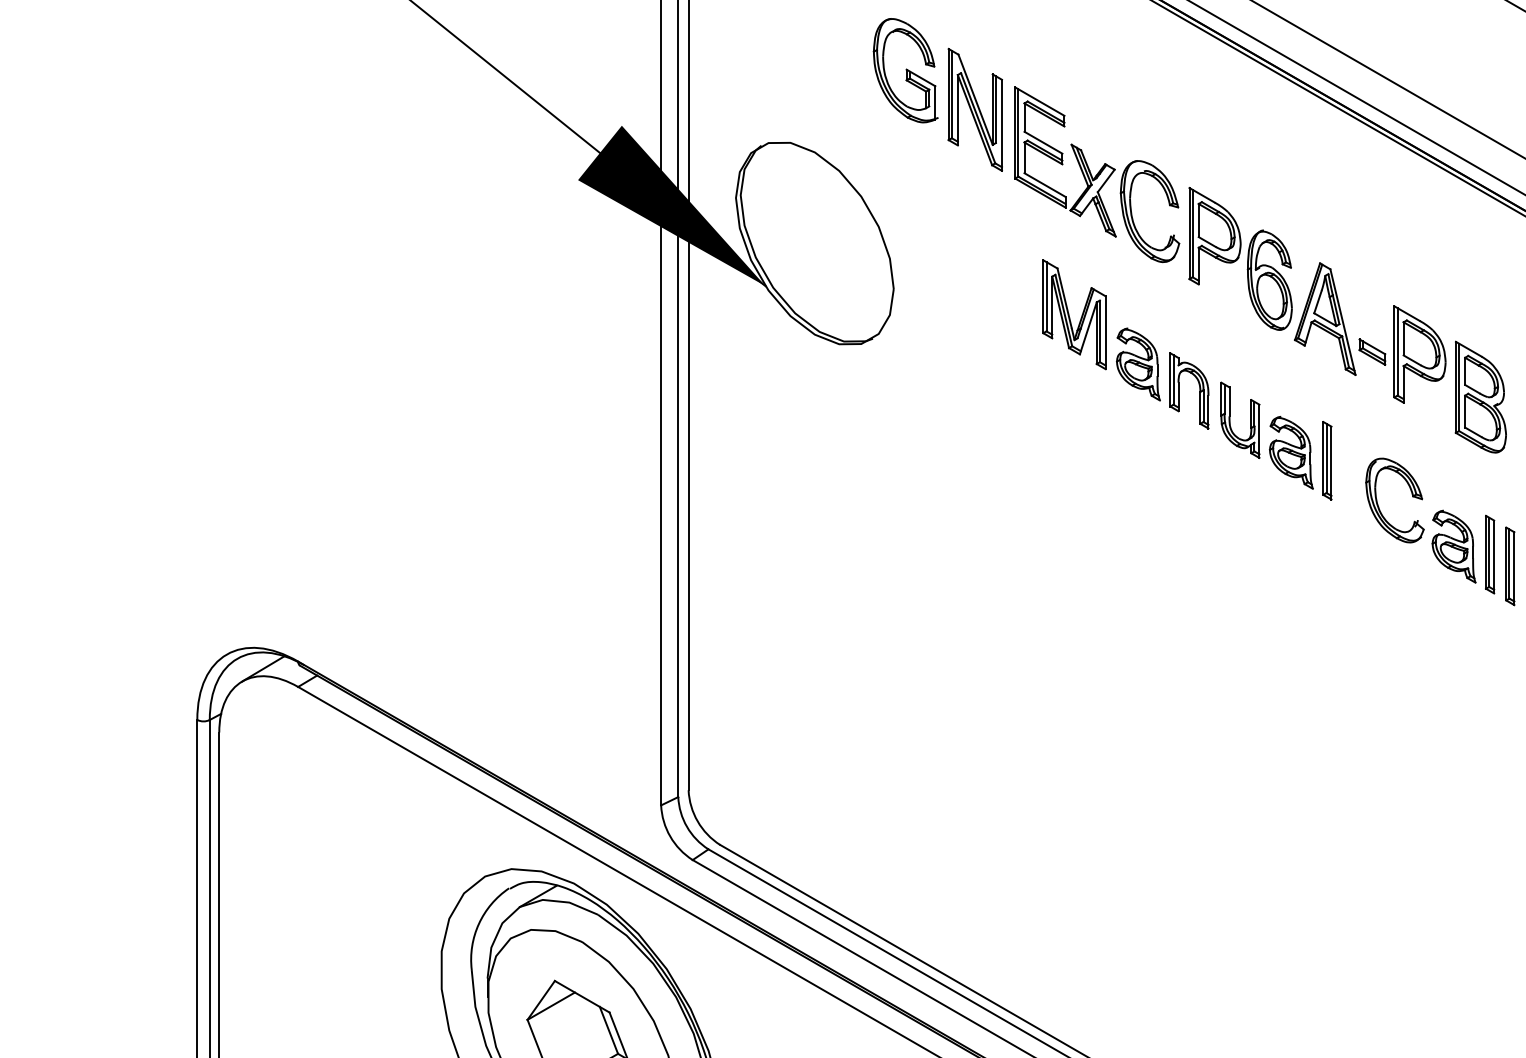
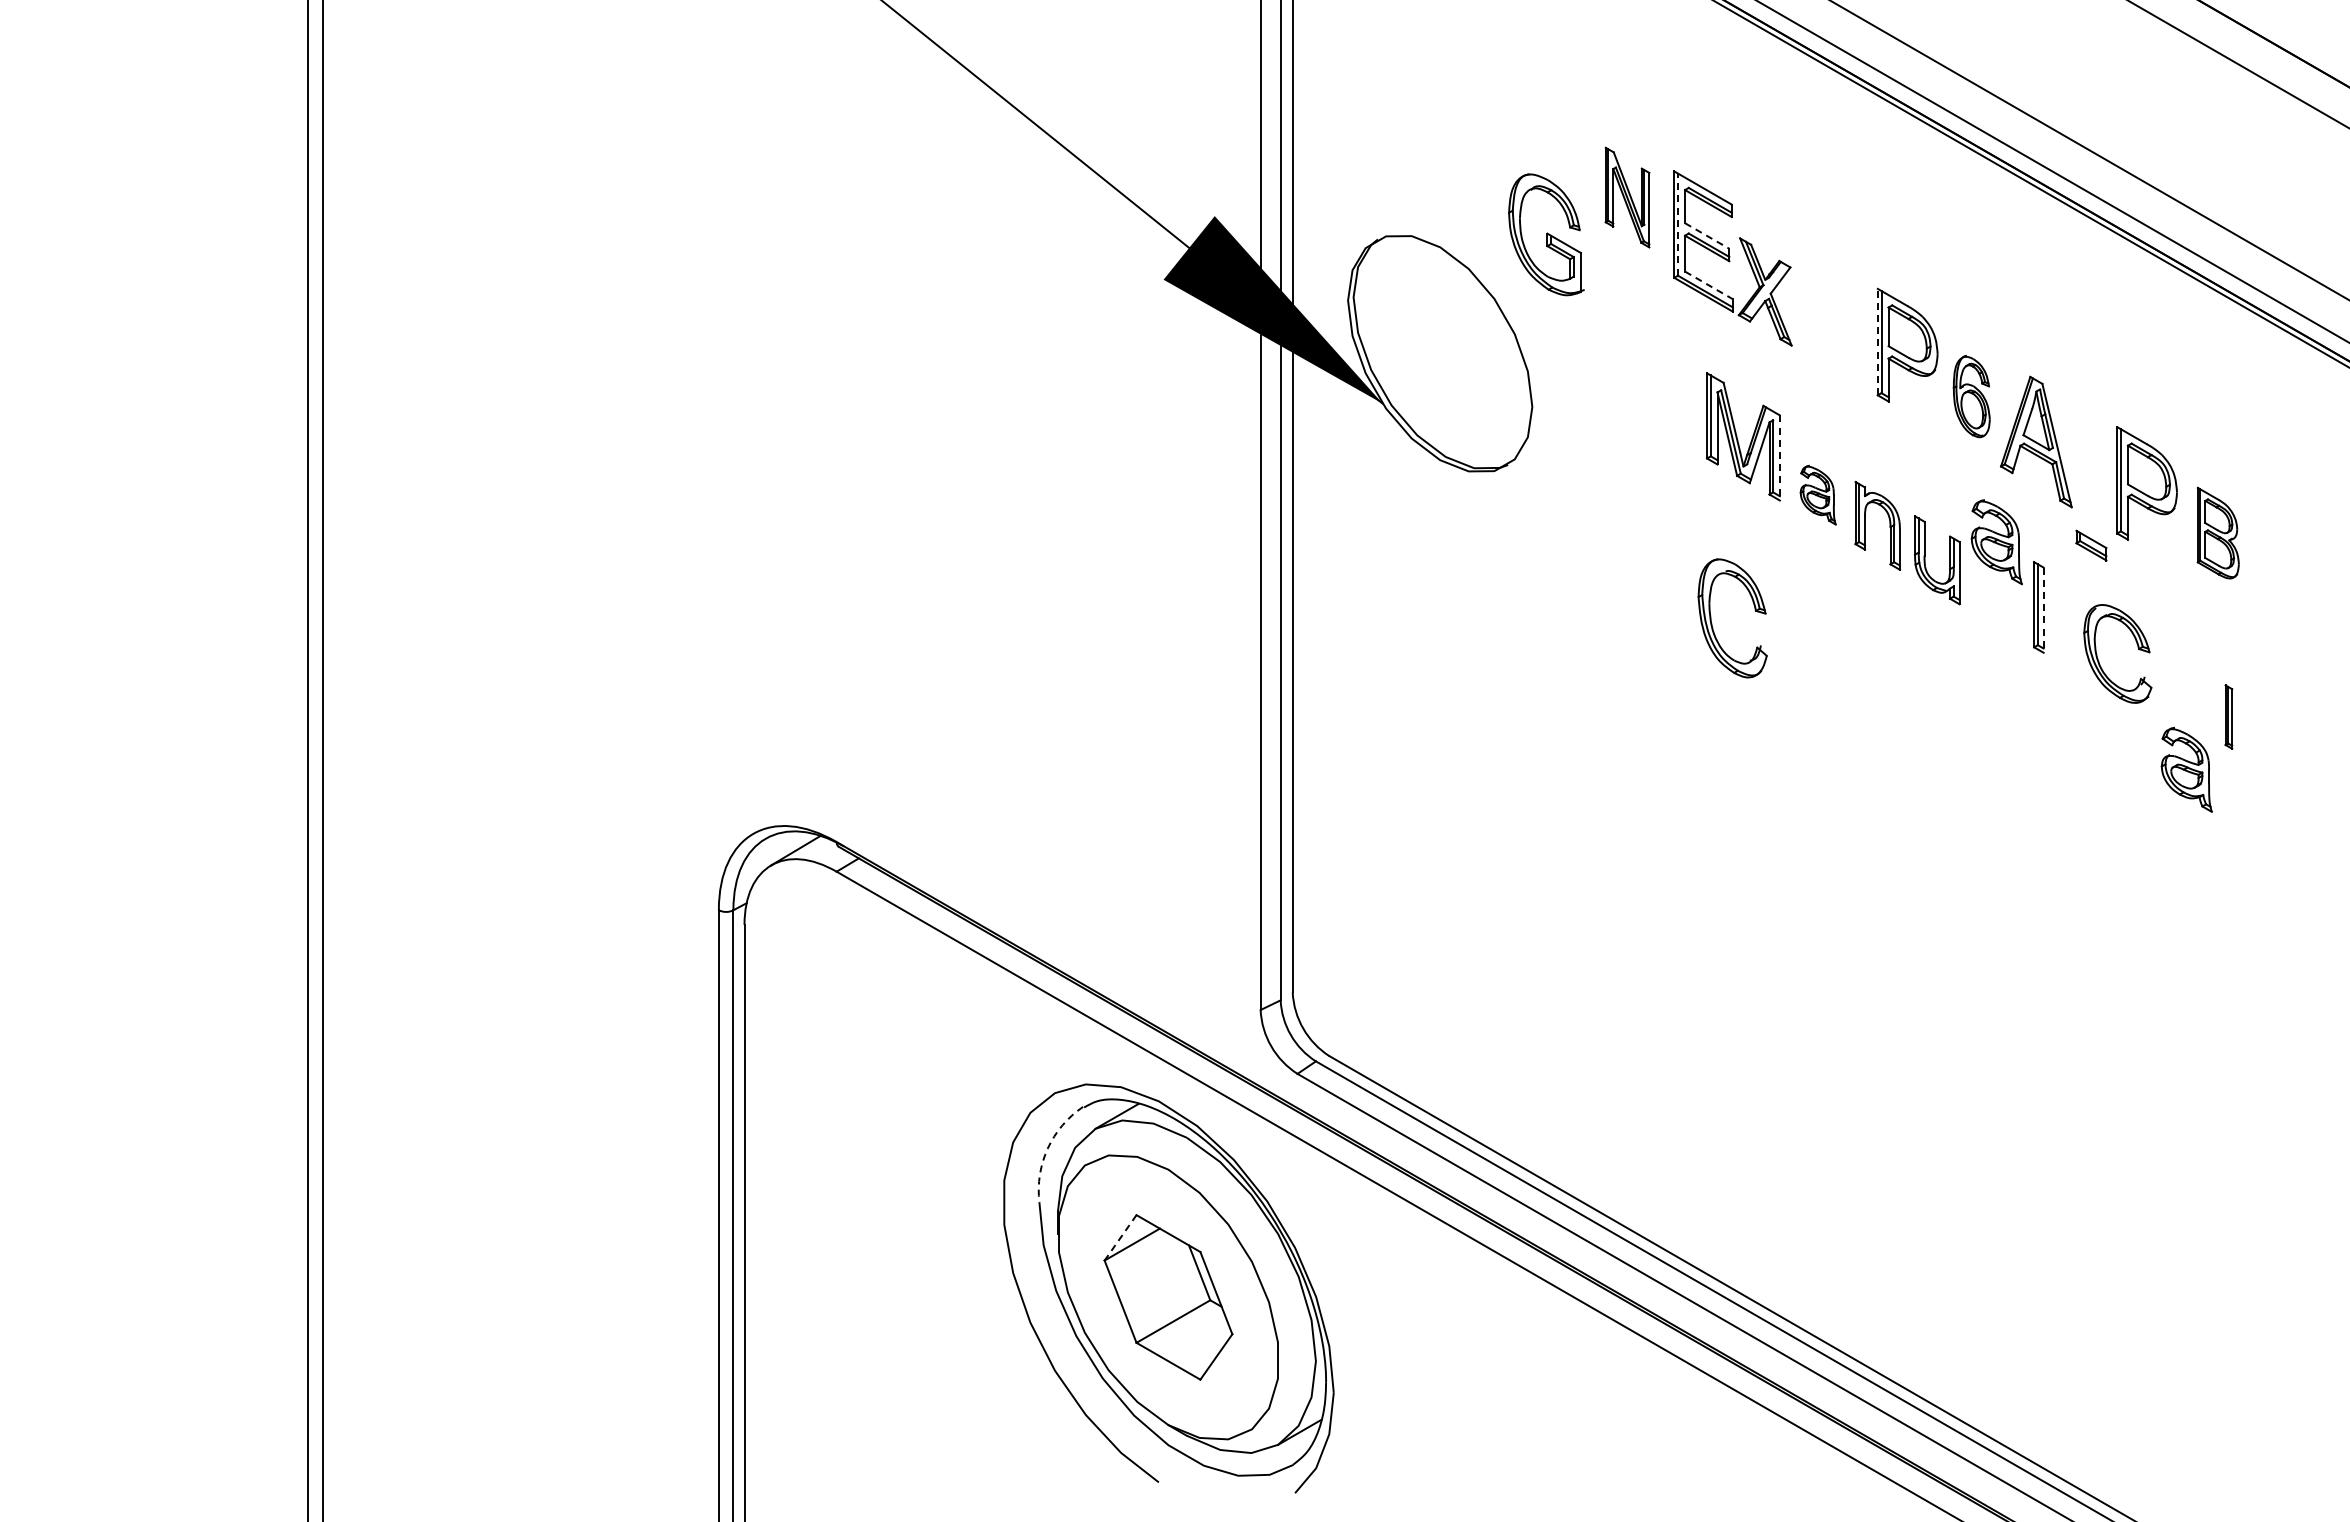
part: (905, 70) -> (1546, 234), moved
part: (975, 109) -> (1627, 197), size x0.7
line: (1018, 132) -> (1678, 224), solid -> dashed
line: (1043, 143) -> (1707, 236), solid -> dashed
line: (1045, 185) -> (1709, 285), solid -> dashed
part: (1132, 215) -> (1712, 623), moved
line: (1189, 233) -> (1877, 341), solid -> dashed
part: (1269, 280) -> (1971, 396), size x0.7
line: (1105, 332) -> (1779, 457), solid -> dashed
part: (1372, 352) -> (2091, 545), moved
part: (1138, 364) -> (1818, 495), size x0.7
part: (1481, 396) -> (2218, 532), size x0.7
part: (1291, 453) -> (1996, 542), moved
line: (1331, 463) -> (2043, 610), solid -> dashed
part: (1453, 546) -> (2186, 769), moved
part: (1489, 554) -> (2228, 716), size x0.7
part: (1510, 566) -> (2252, 730), removed
arc: (478, 923) -> (1047, 1148), solid -> dashed
line: (541, 1000) -> (1120, 1237), solid -> dashed

